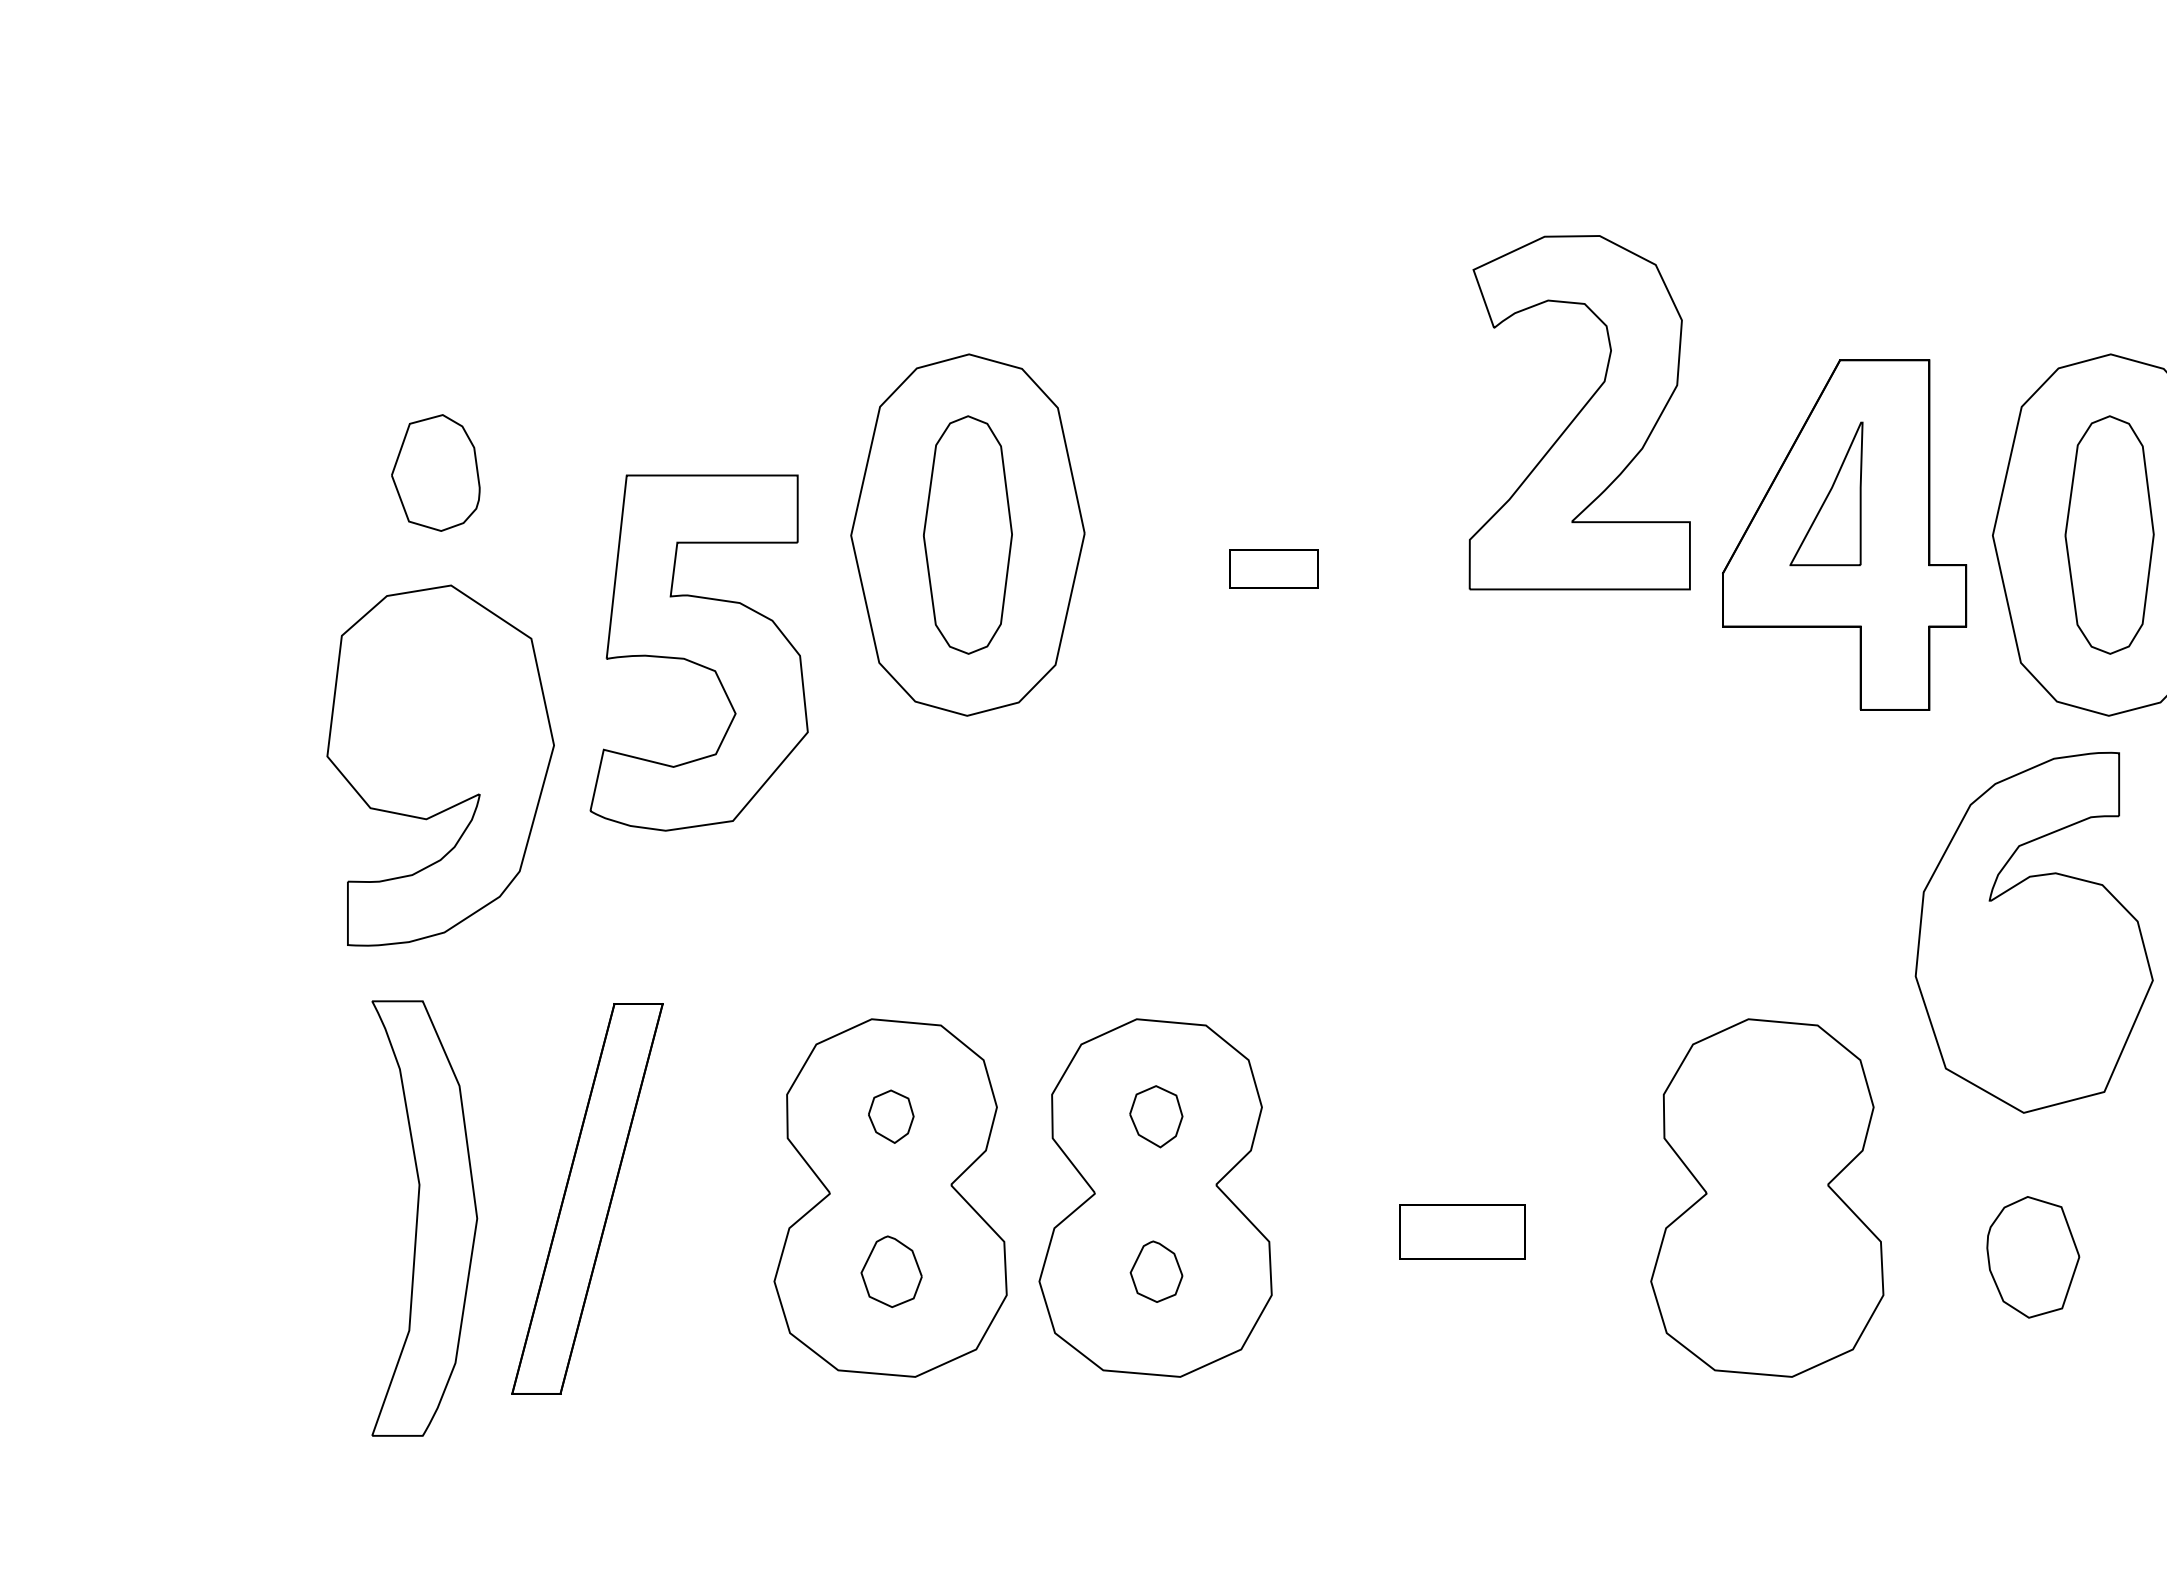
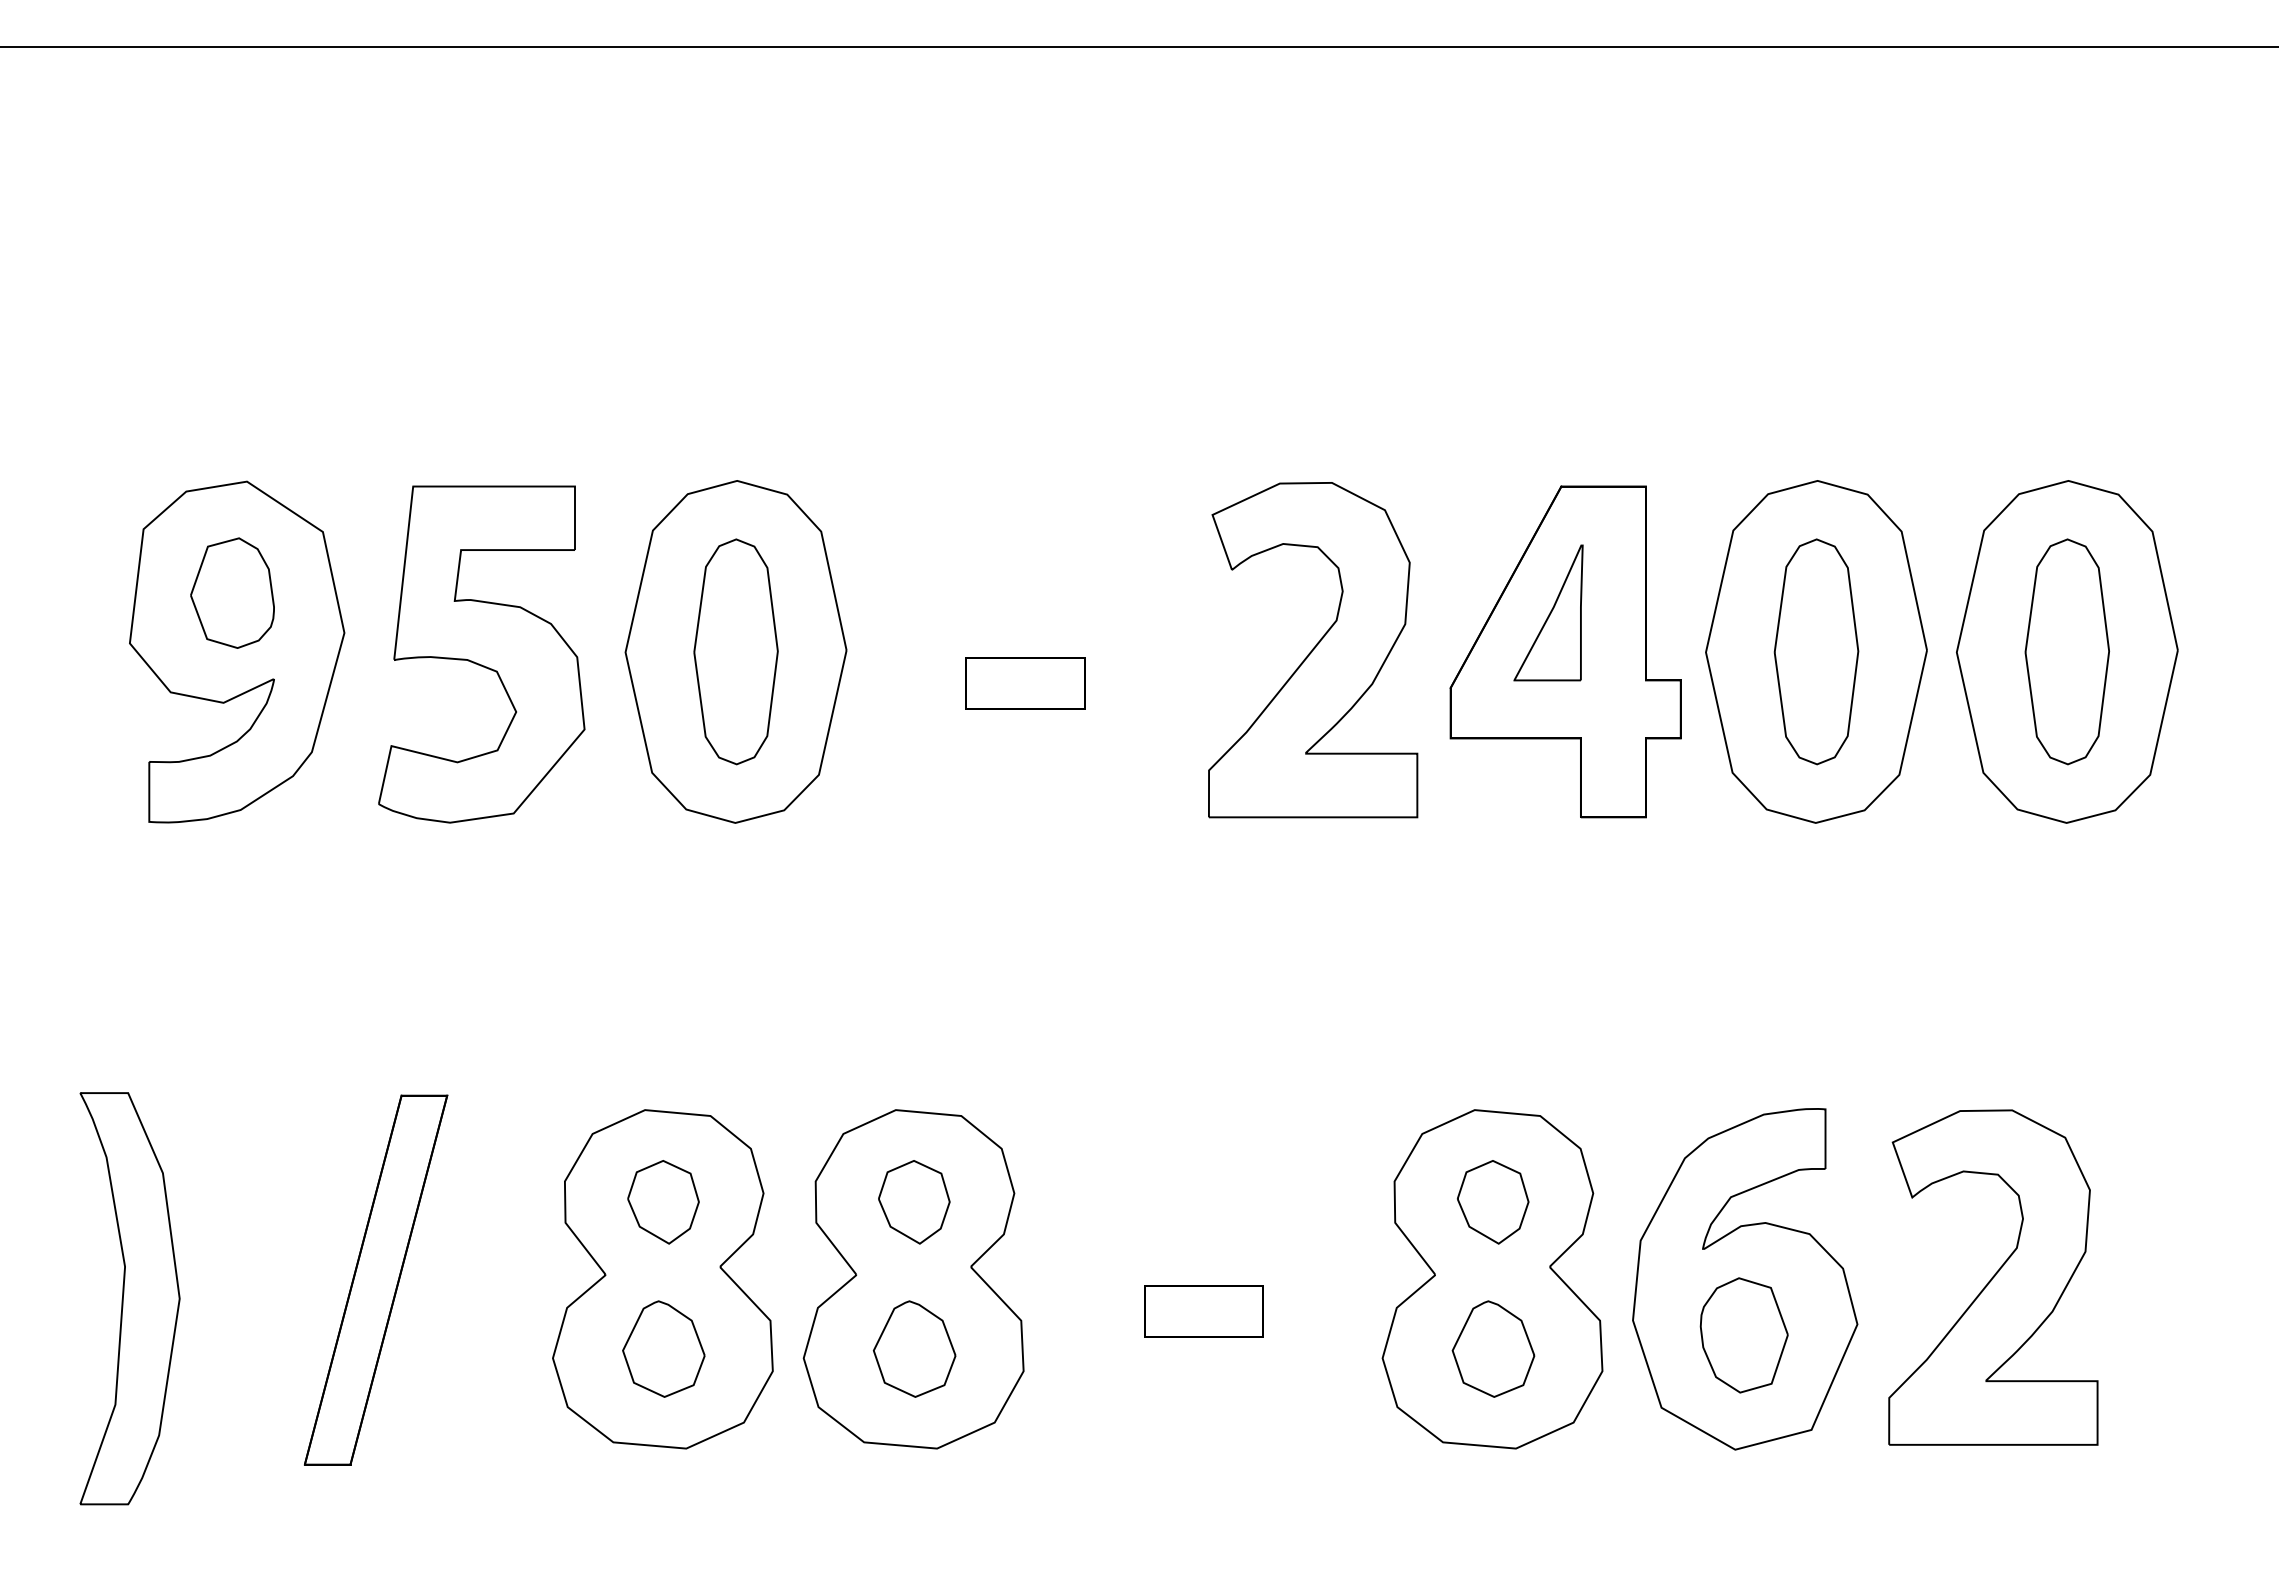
part: (1580, 413) -> (1313, 650), moved
part: (1273, 568) -> (1025, 683), size x1.43
part: (698, 653) -> (481, 654), moved
part: (441, 765) -> (237, 651), moved
part: (2034, 933) -> (1745, 1279), moved
part: (891, 1116) -> (663, 1202), size x1.67
part: (1156, 1116) -> (914, 1202), size x1.43
part: (1768, 1116) -> (1493, 1202), added
part: (424, 1218) -> (129, 1298), moved
part: (891, 1271) -> (663, 1348), size x1.43
part: (1156, 1271) -> (914, 1348), size x1.67
part: (1768, 1271) -> (1493, 1348), added

